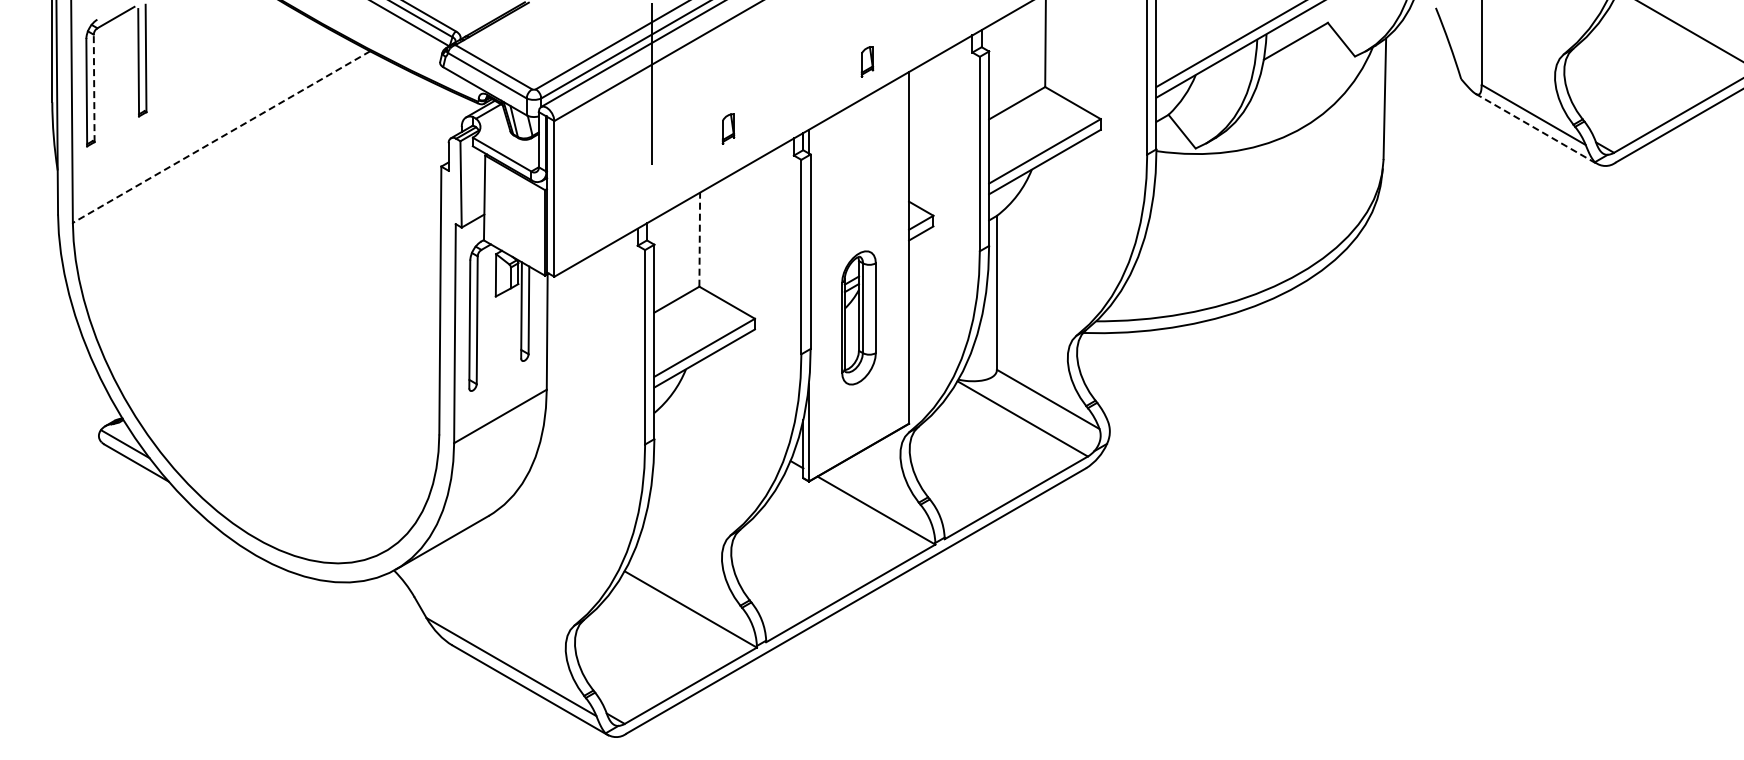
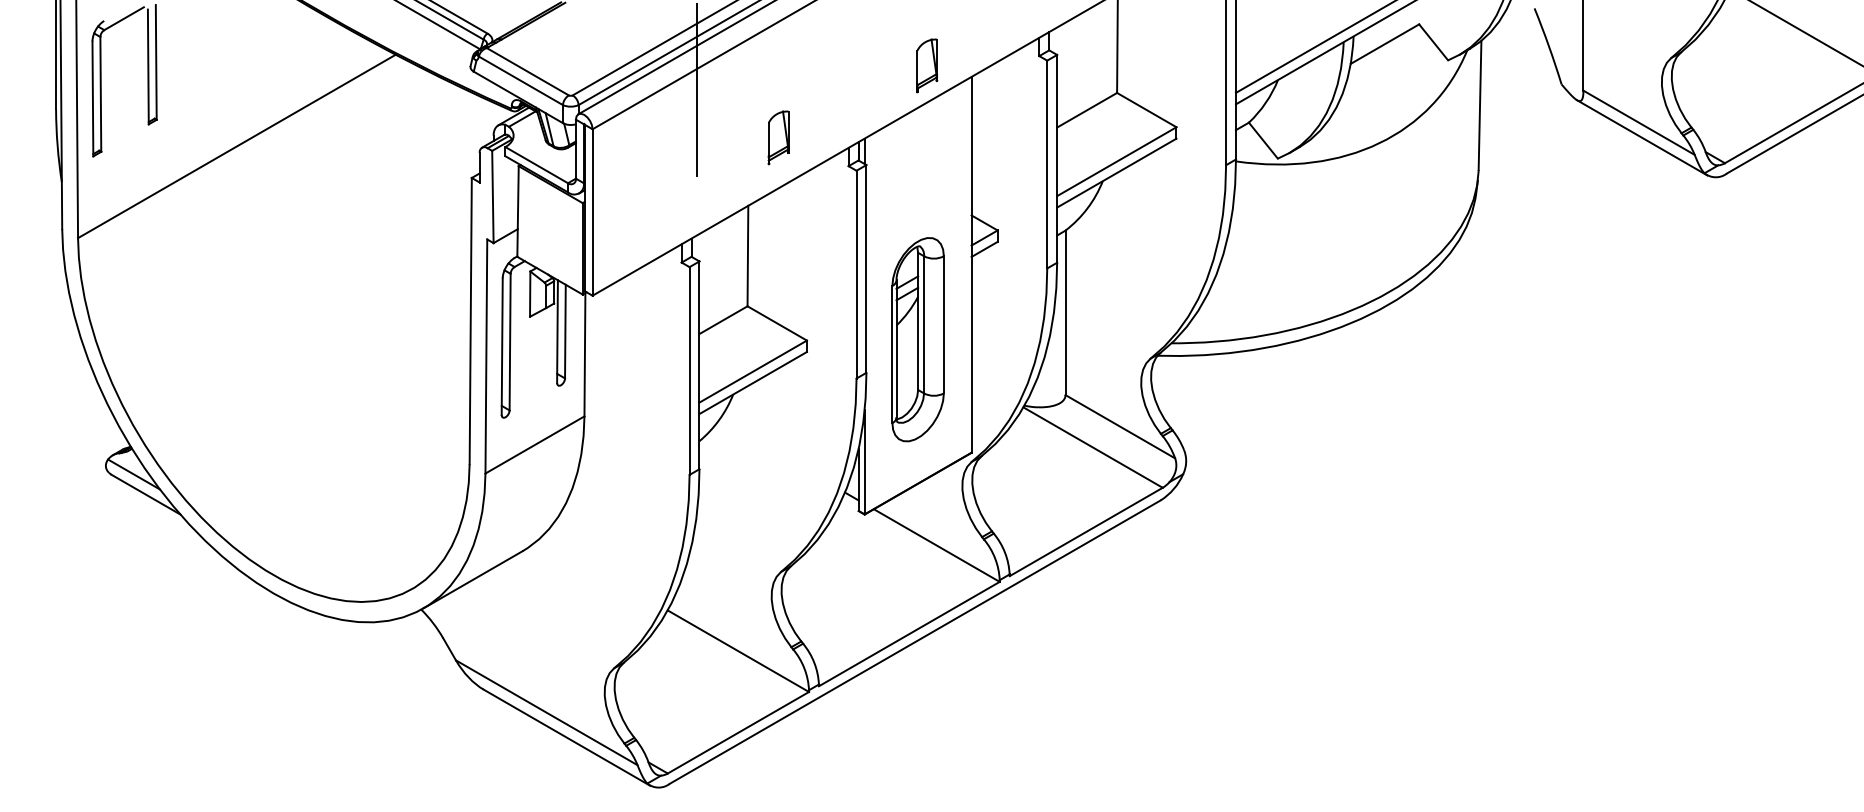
part: (867, 61) -> (927, 65), size x1.67
line: (94, 88) -> (101, 94), dashed -> solid
part: (728, 128) -> (778, 137), size x1.67
line: (1536, 129) -> (1642, 138), dashed -> solid
line: (221, 137) -> (236, 146), dashed -> solid
line: (699, 239) -> (747, 255), dashed -> solid
part: (858, 317) -> (917, 339), size x1.43

